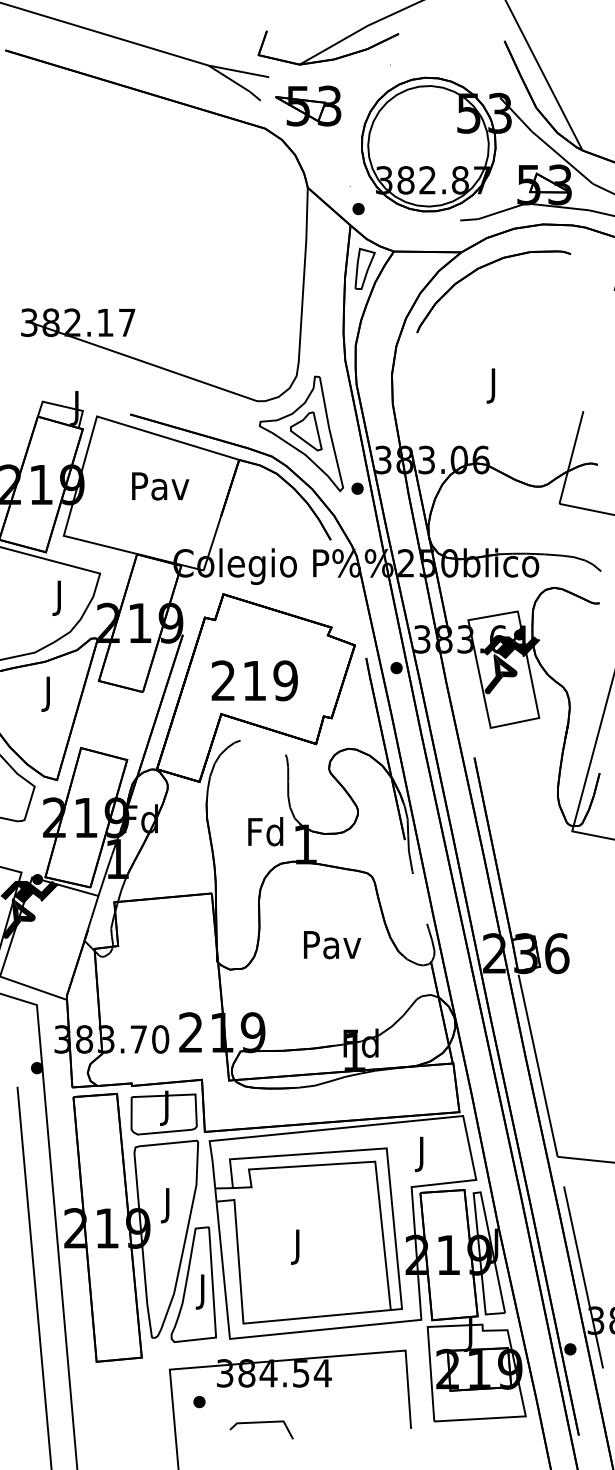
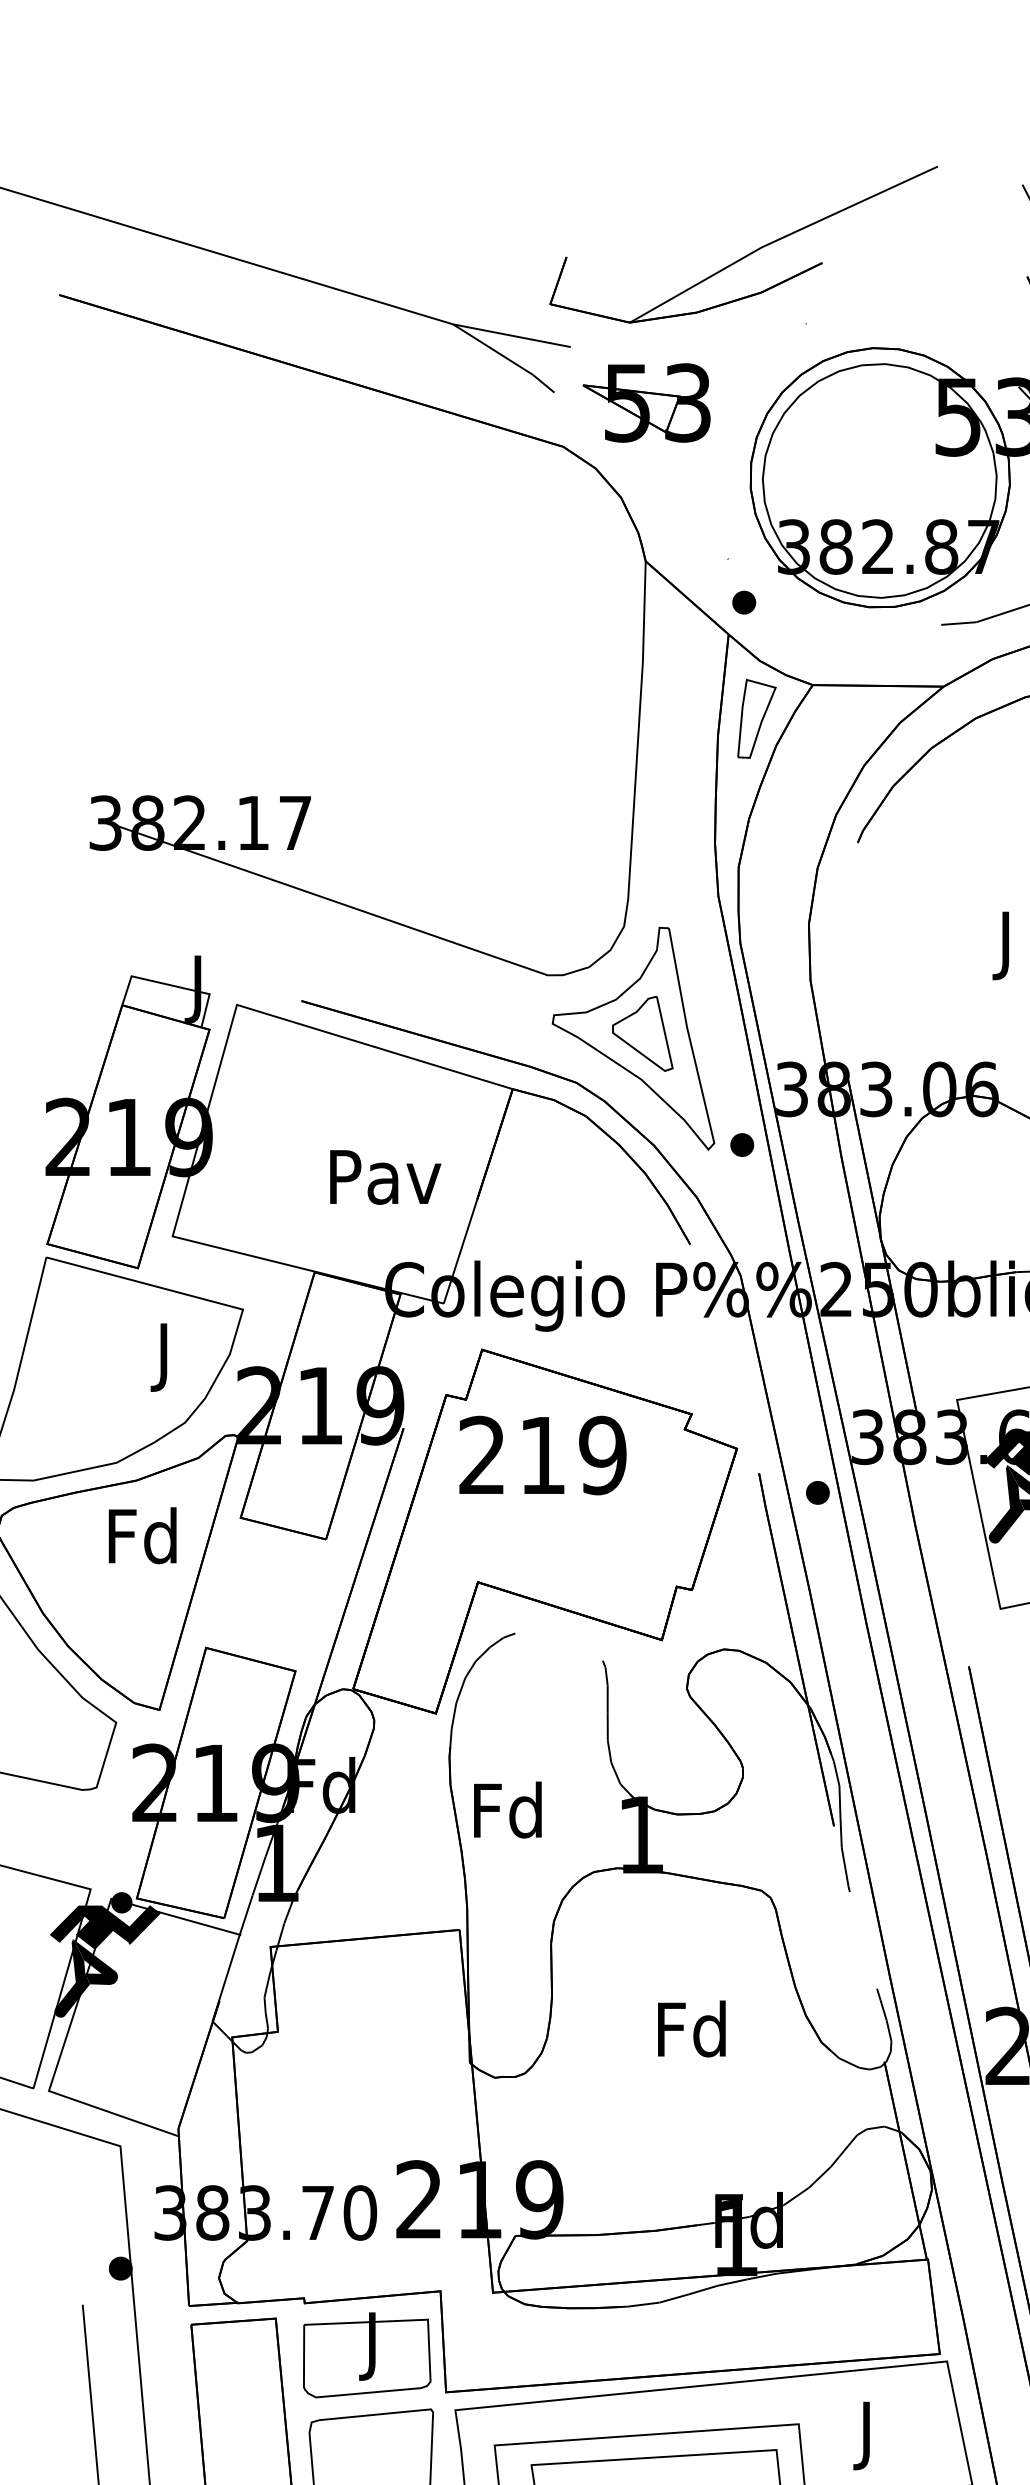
text: (160, 486) -> (385, 1177), moved
text: (254, 680) -> (542, 1454), moved
text: (48, 693) -> (142, 1542), J -> Fd
text: (265, 831) -> (507, 1809), moved
text: (332, 944) -> (693, 2028), Pav -> Fd

